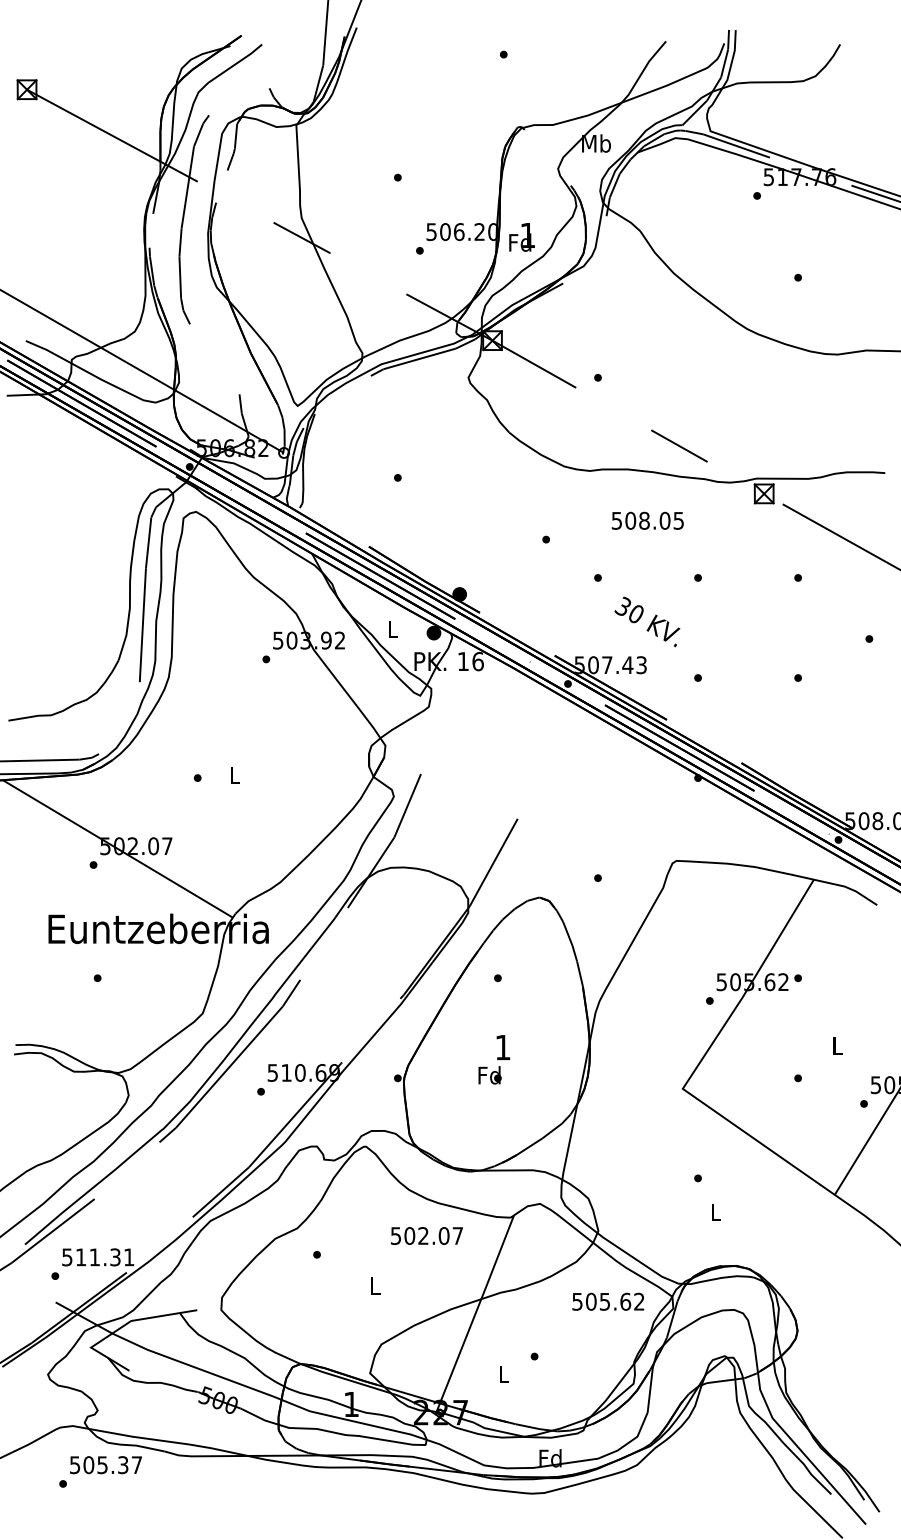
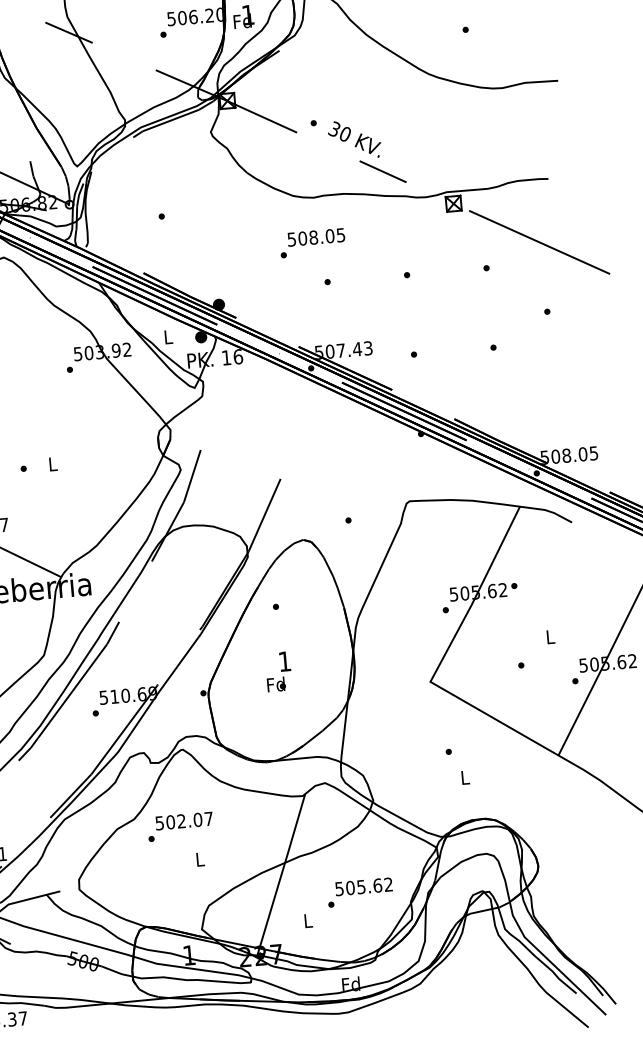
text: (647, 520) -> (316, 237), moved
text: (647, 621) -> (354, 139), moved
text: (426, 1235) -> (183, 820), moved
text: (608, 1301) -> (364, 886), moved

